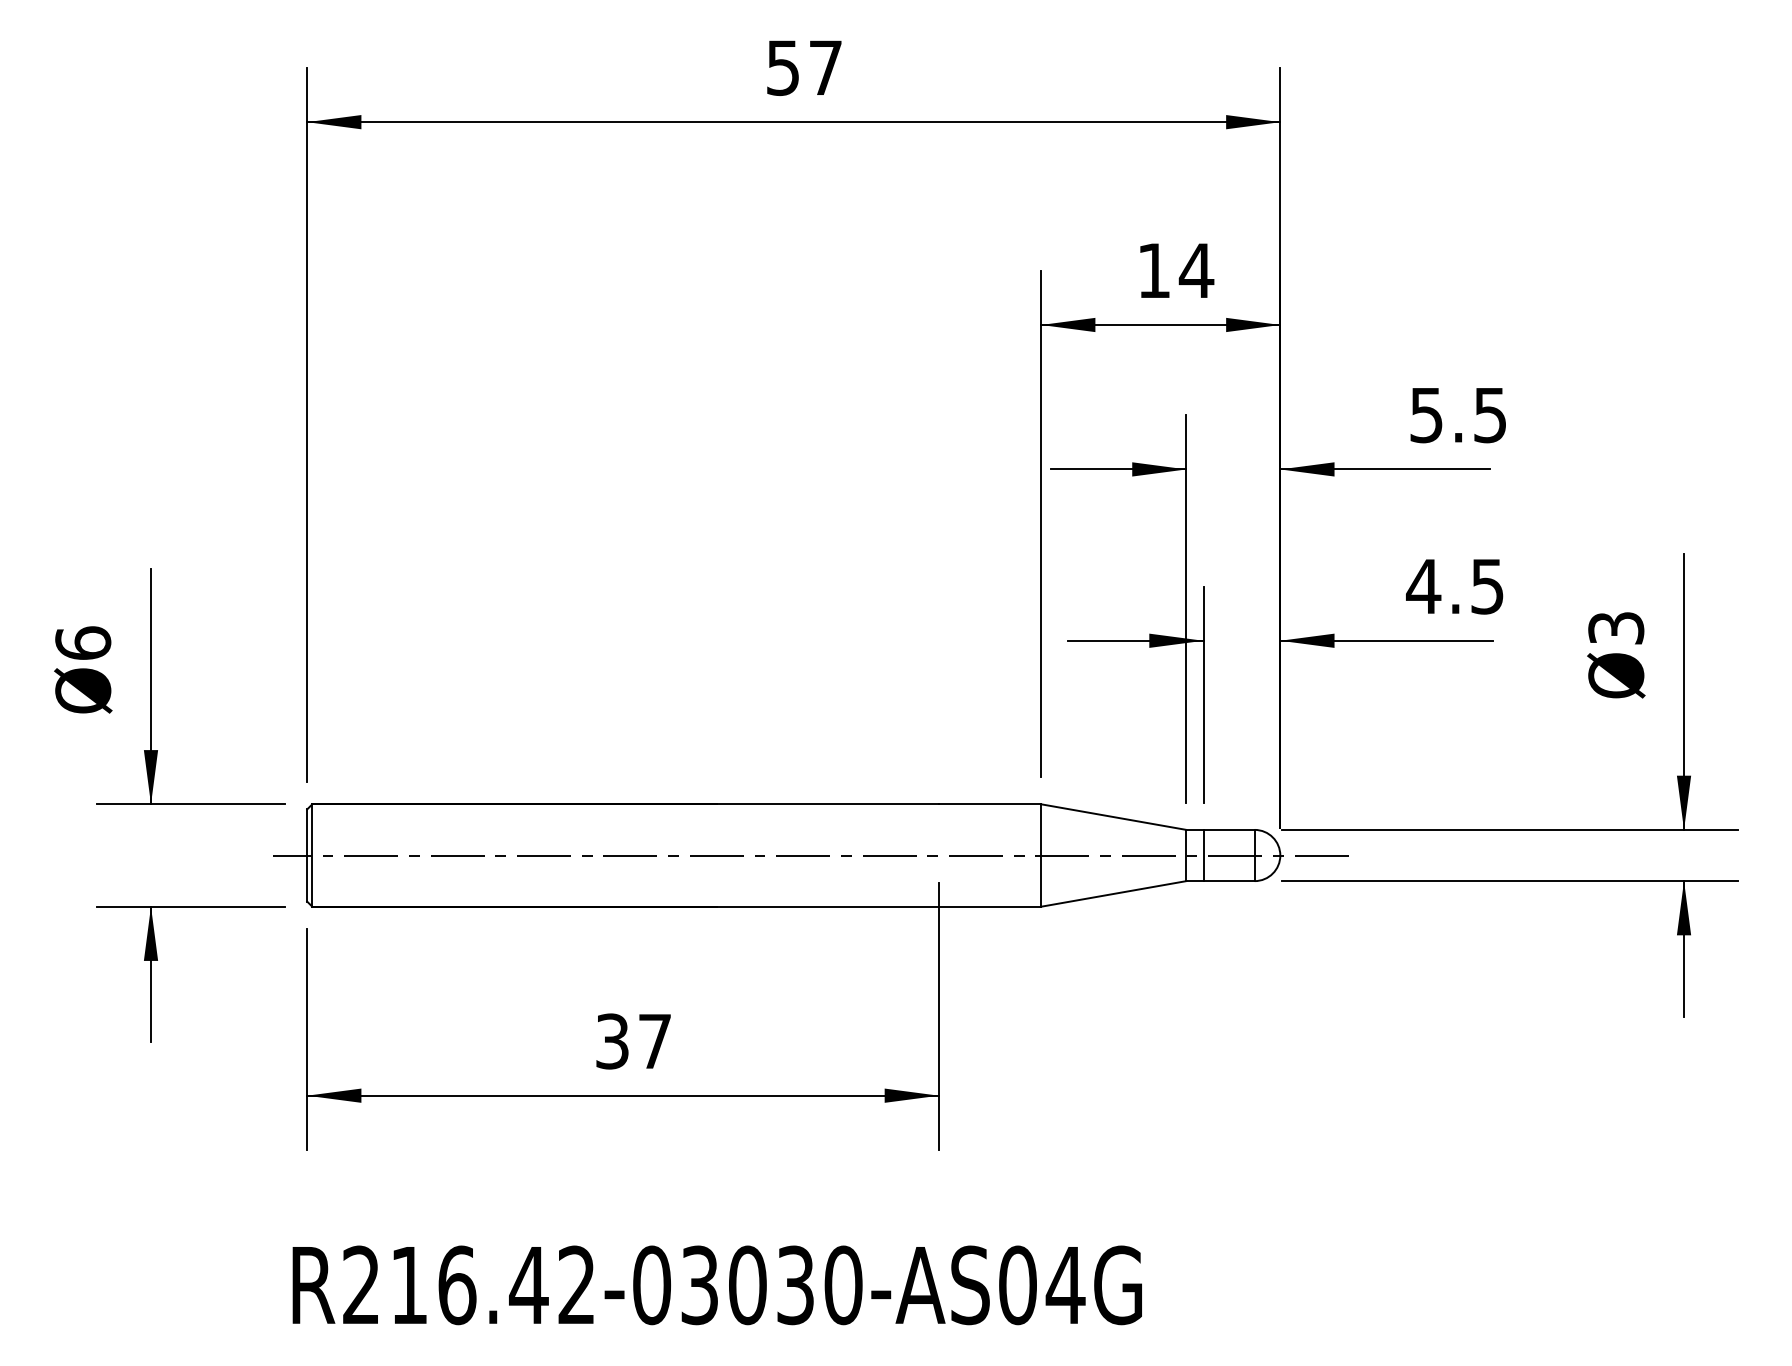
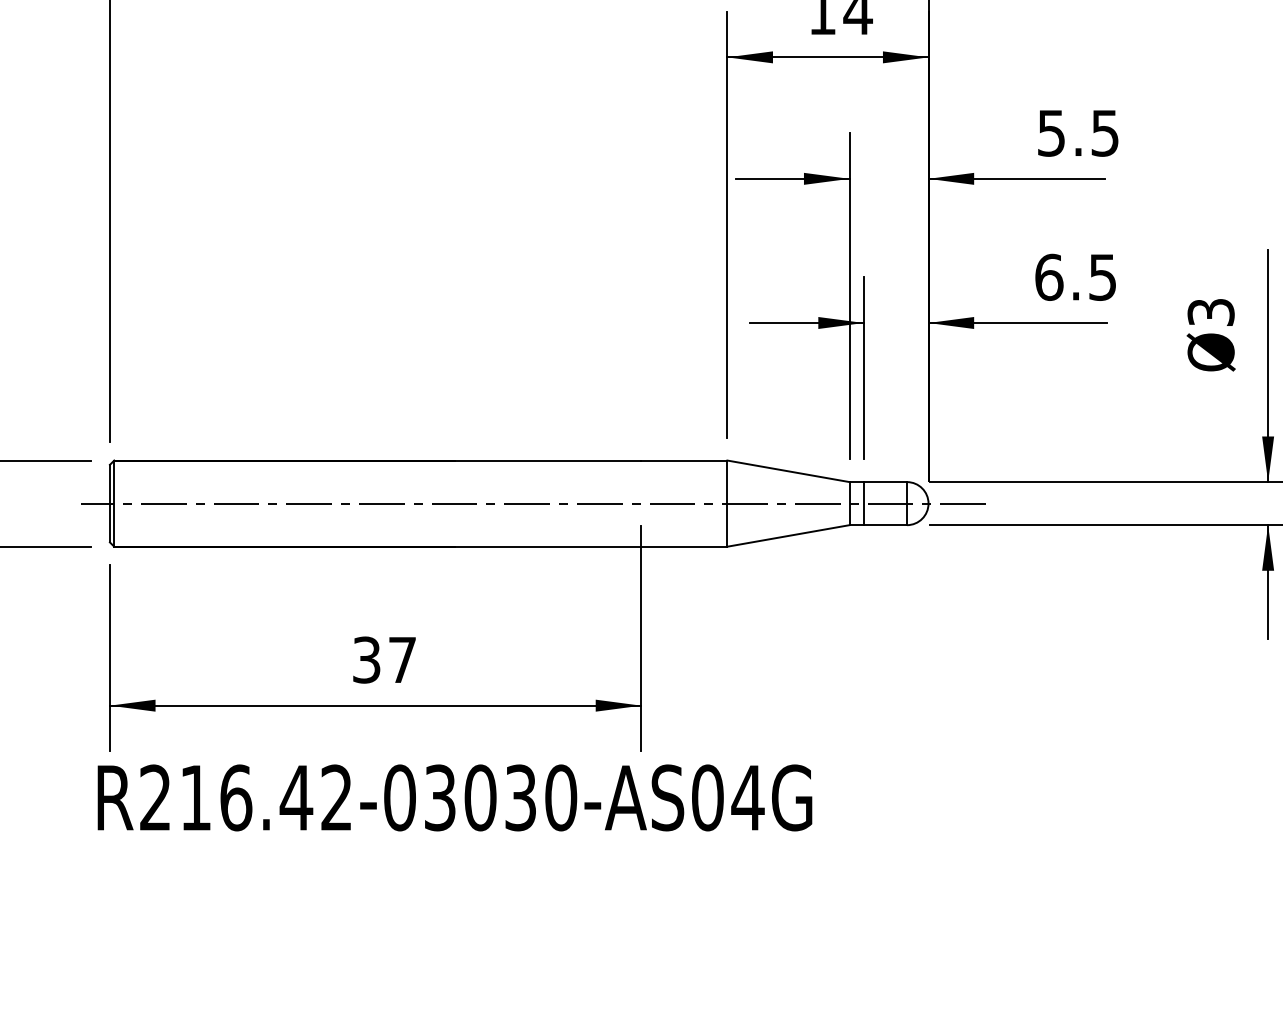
text: (1423, 586) -> (1048, 277), 4.5 -> 6.5
text: (716, 1285) -> (454, 798), moved

